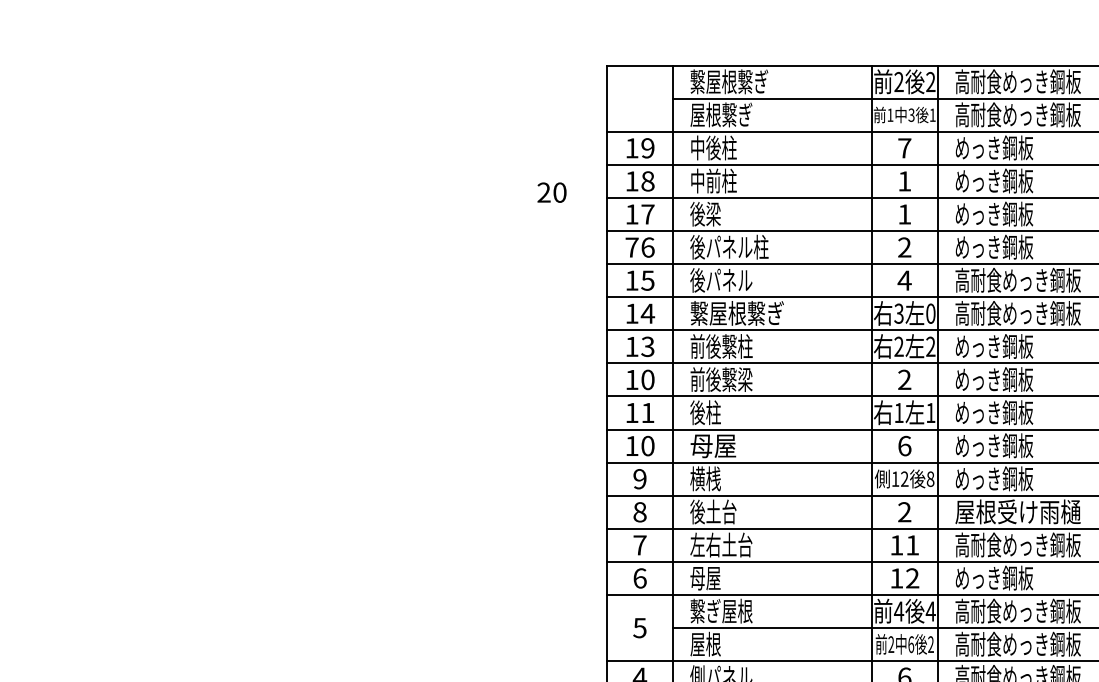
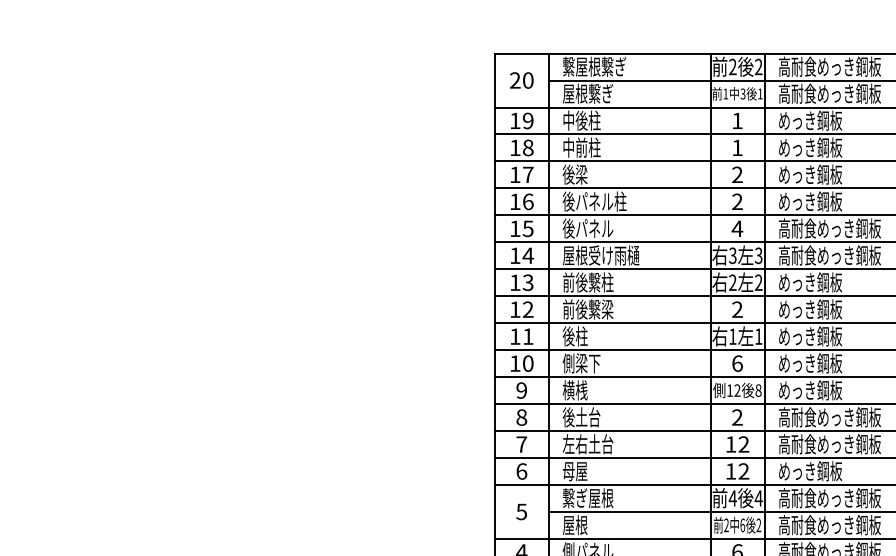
text: (904, 148) -> (737, 121), 7 -> 1
text: (551, 192) -> (521, 80), moved
text: (904, 214) -> (737, 174), 1 -> 2
text: (631, 247) -> (514, 201), 76 -> 16
text: (737, 313) -> (601, 255), 繋屋根繋ぎ -> 屋根受け雨樋
text: (930, 313) -> (758, 255), 0 -> 3
text: (647, 379) -> (527, 309), 10 -> 12
text: (713, 445) -> (581, 363), 母屋 -> 側梁下
text: (1017, 511) -> (829, 416), 屋根受け雨樋 -> 高耐食めっき鋼板
text: (912, 545) -> (743, 444), 11 -> 12

